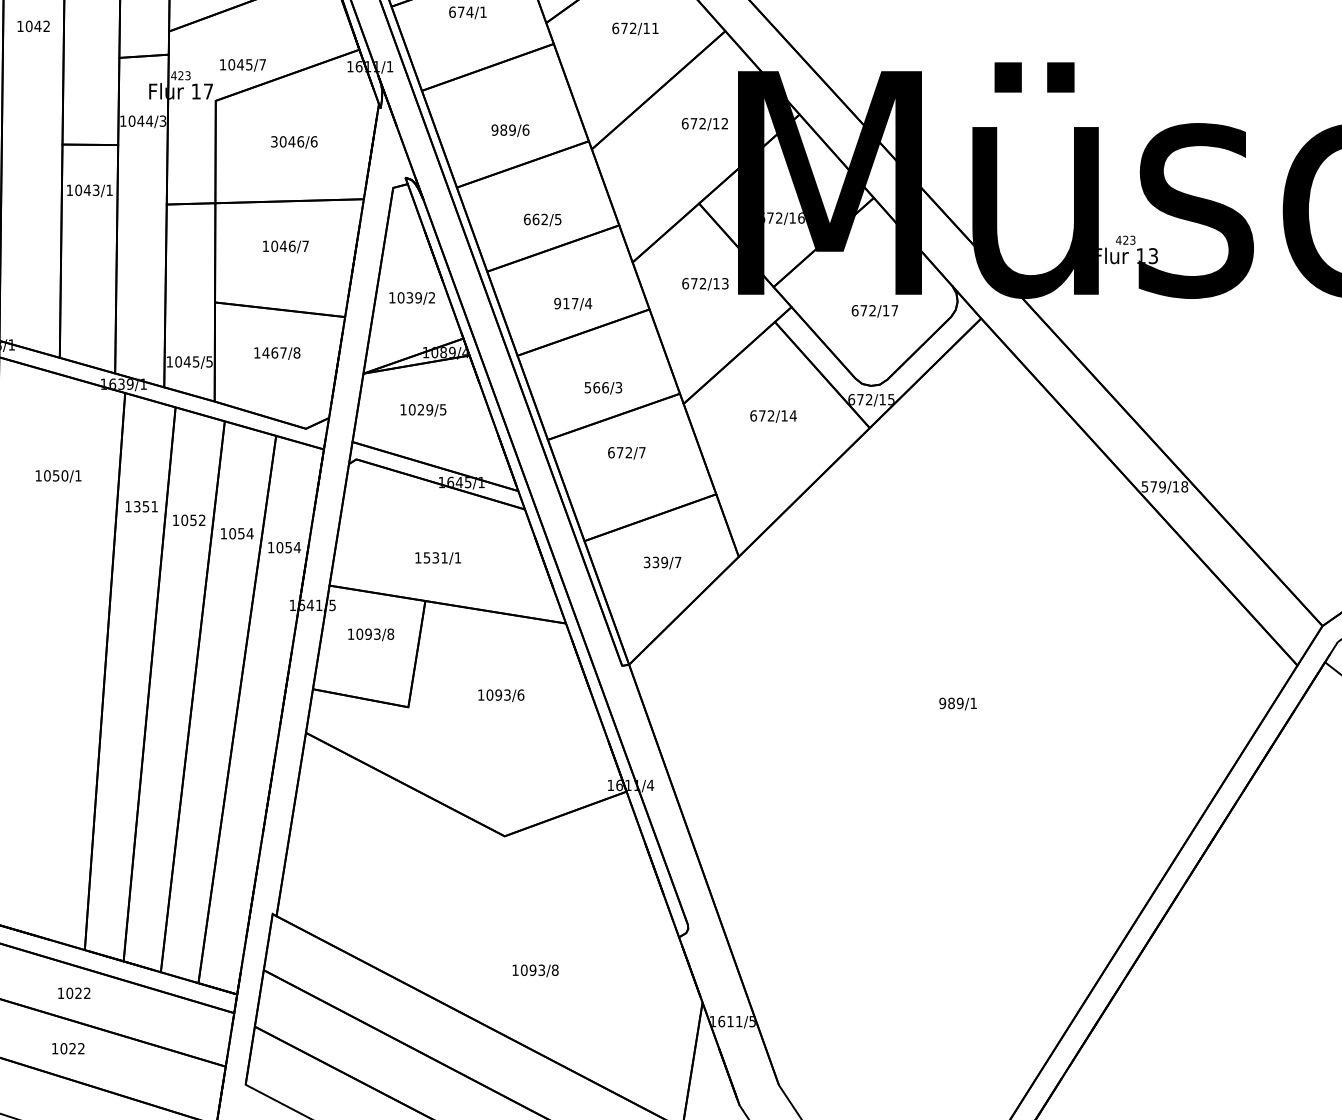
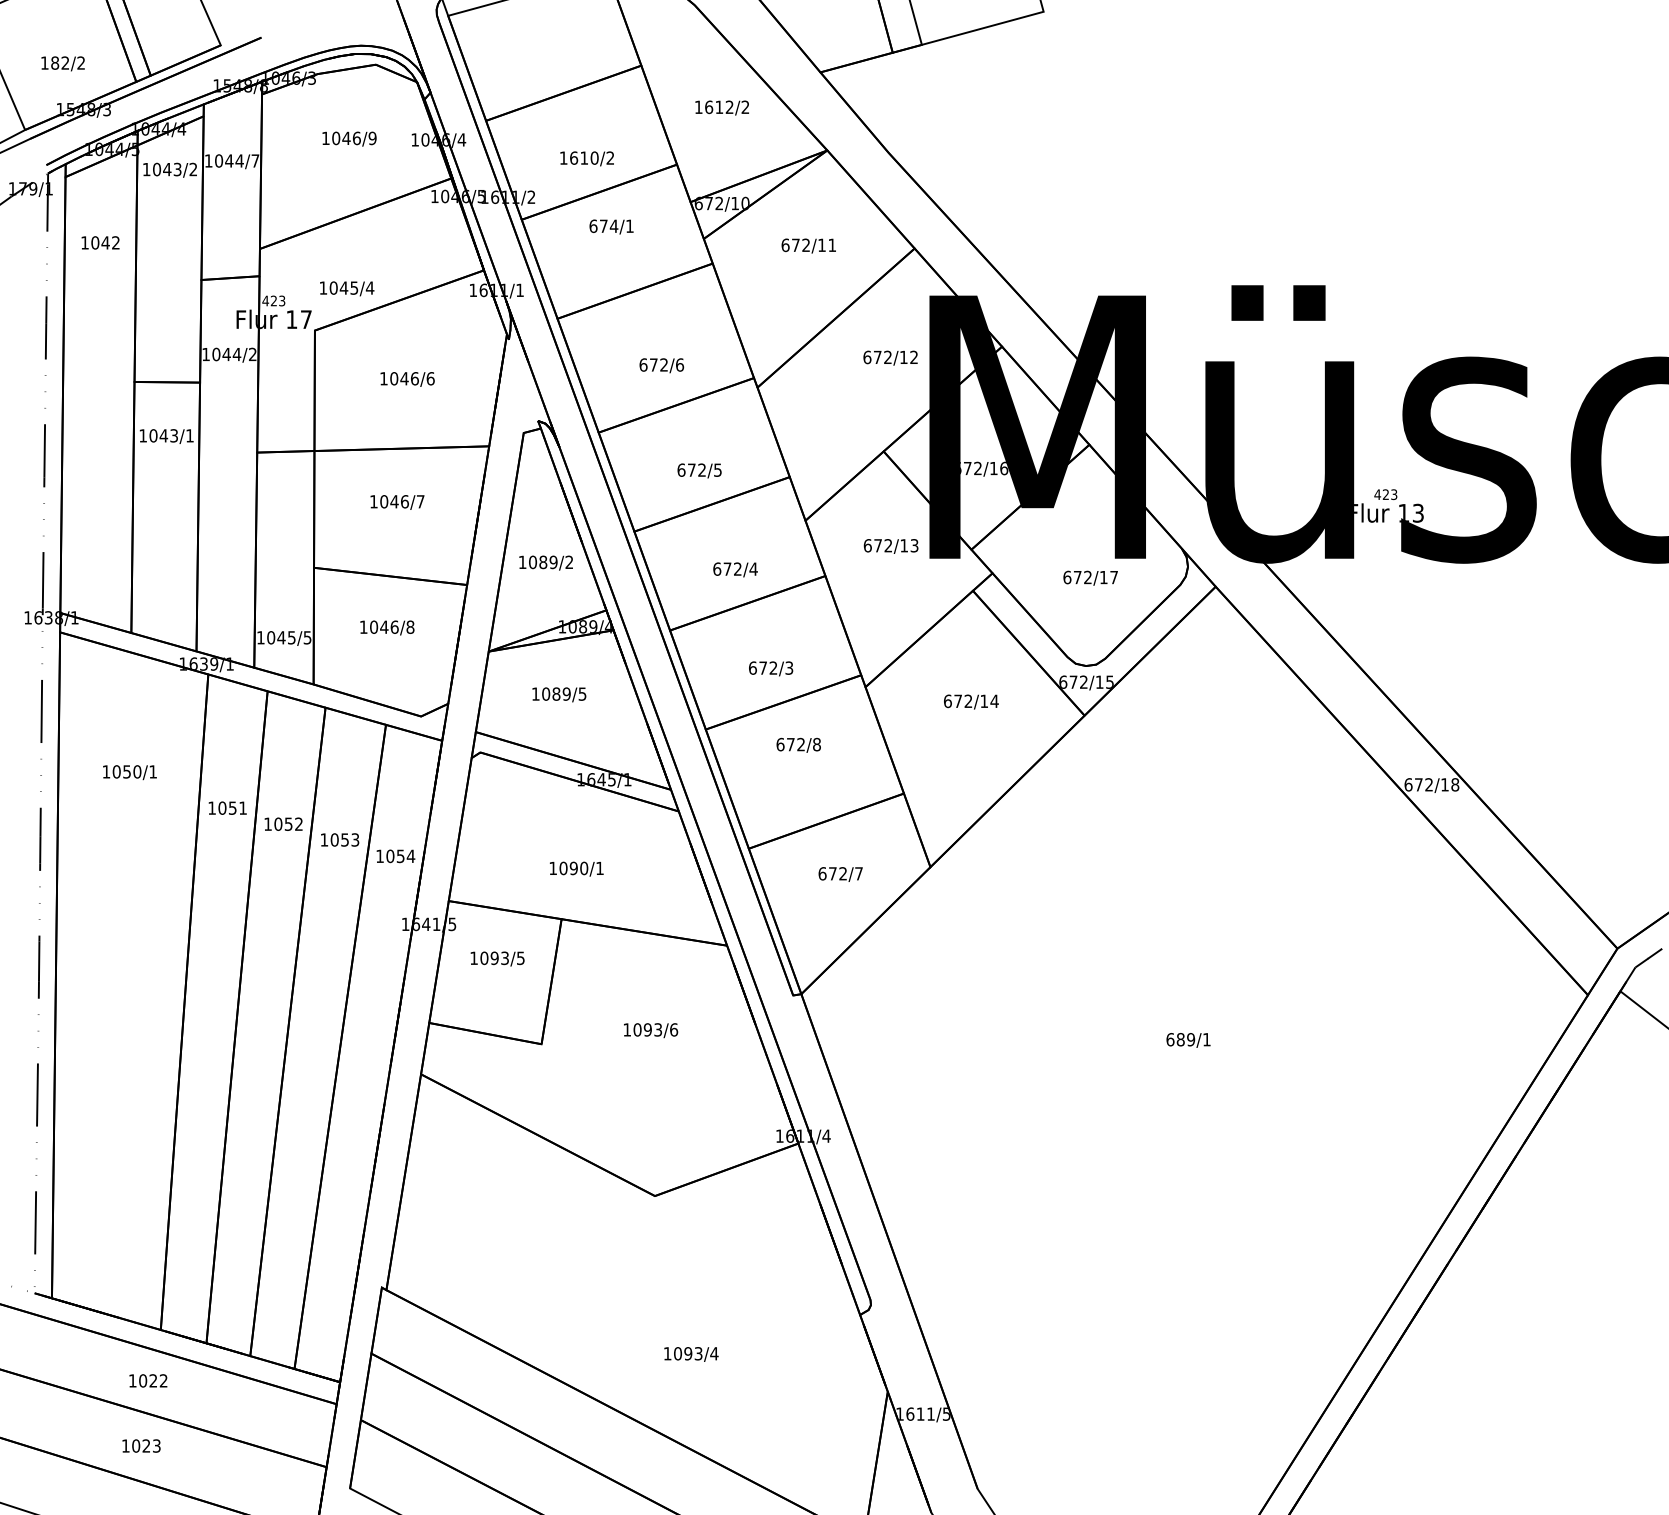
text: (262, 64) -> (369, 287), 1045/7 -> 1045/4
text: (162, 121) -> (252, 354), 1044/3 -> 1044/2
text: (503, 129) -> (653, 364), 989/6 -> 672/6
text: (274, 141) -> (383, 378), 3046/6 -> 1046/6
text: (535, 218) -> (691, 469), 662/5 -> 672/5
text: (410, 297) -> (543, 562), 1039/2 -> 1089/2
text: (566, 303) -> (727, 568), 917/4 -> 672/4
text: (274, 352) -> (383, 626), 1467/8 -> 1046/8
text: (596, 387) -> (763, 667), 566/3 -> 672/3
text: (421, 409) -> (556, 693), 1029/5 -> 1089/5
text: (641, 452) -> (816, 744), 672/7 -> 672/8
text: (1153, 486) -> (1418, 784), 579/18 -> 672/18
text: (137, 506) -> (222, 807), 1351 -> 1051
text: (250, 533) -> (355, 839), 1054 -> 1053
text: (435, 557) -> (573, 868), 1531/1 -> 1090/1
text: (655, 562) -> (832, 873), 339/7 -> 672/7
text: (390, 634) -> (520, 958), 1093/8 -> 1093/5
text: (942, 703) -> (1170, 1039), 989/1 -> 689/1
text: (555, 970) -> (714, 1353), 1093/8 -> 1093/4
text: (81, 1048) -> (156, 1445), 1022 -> 1023

